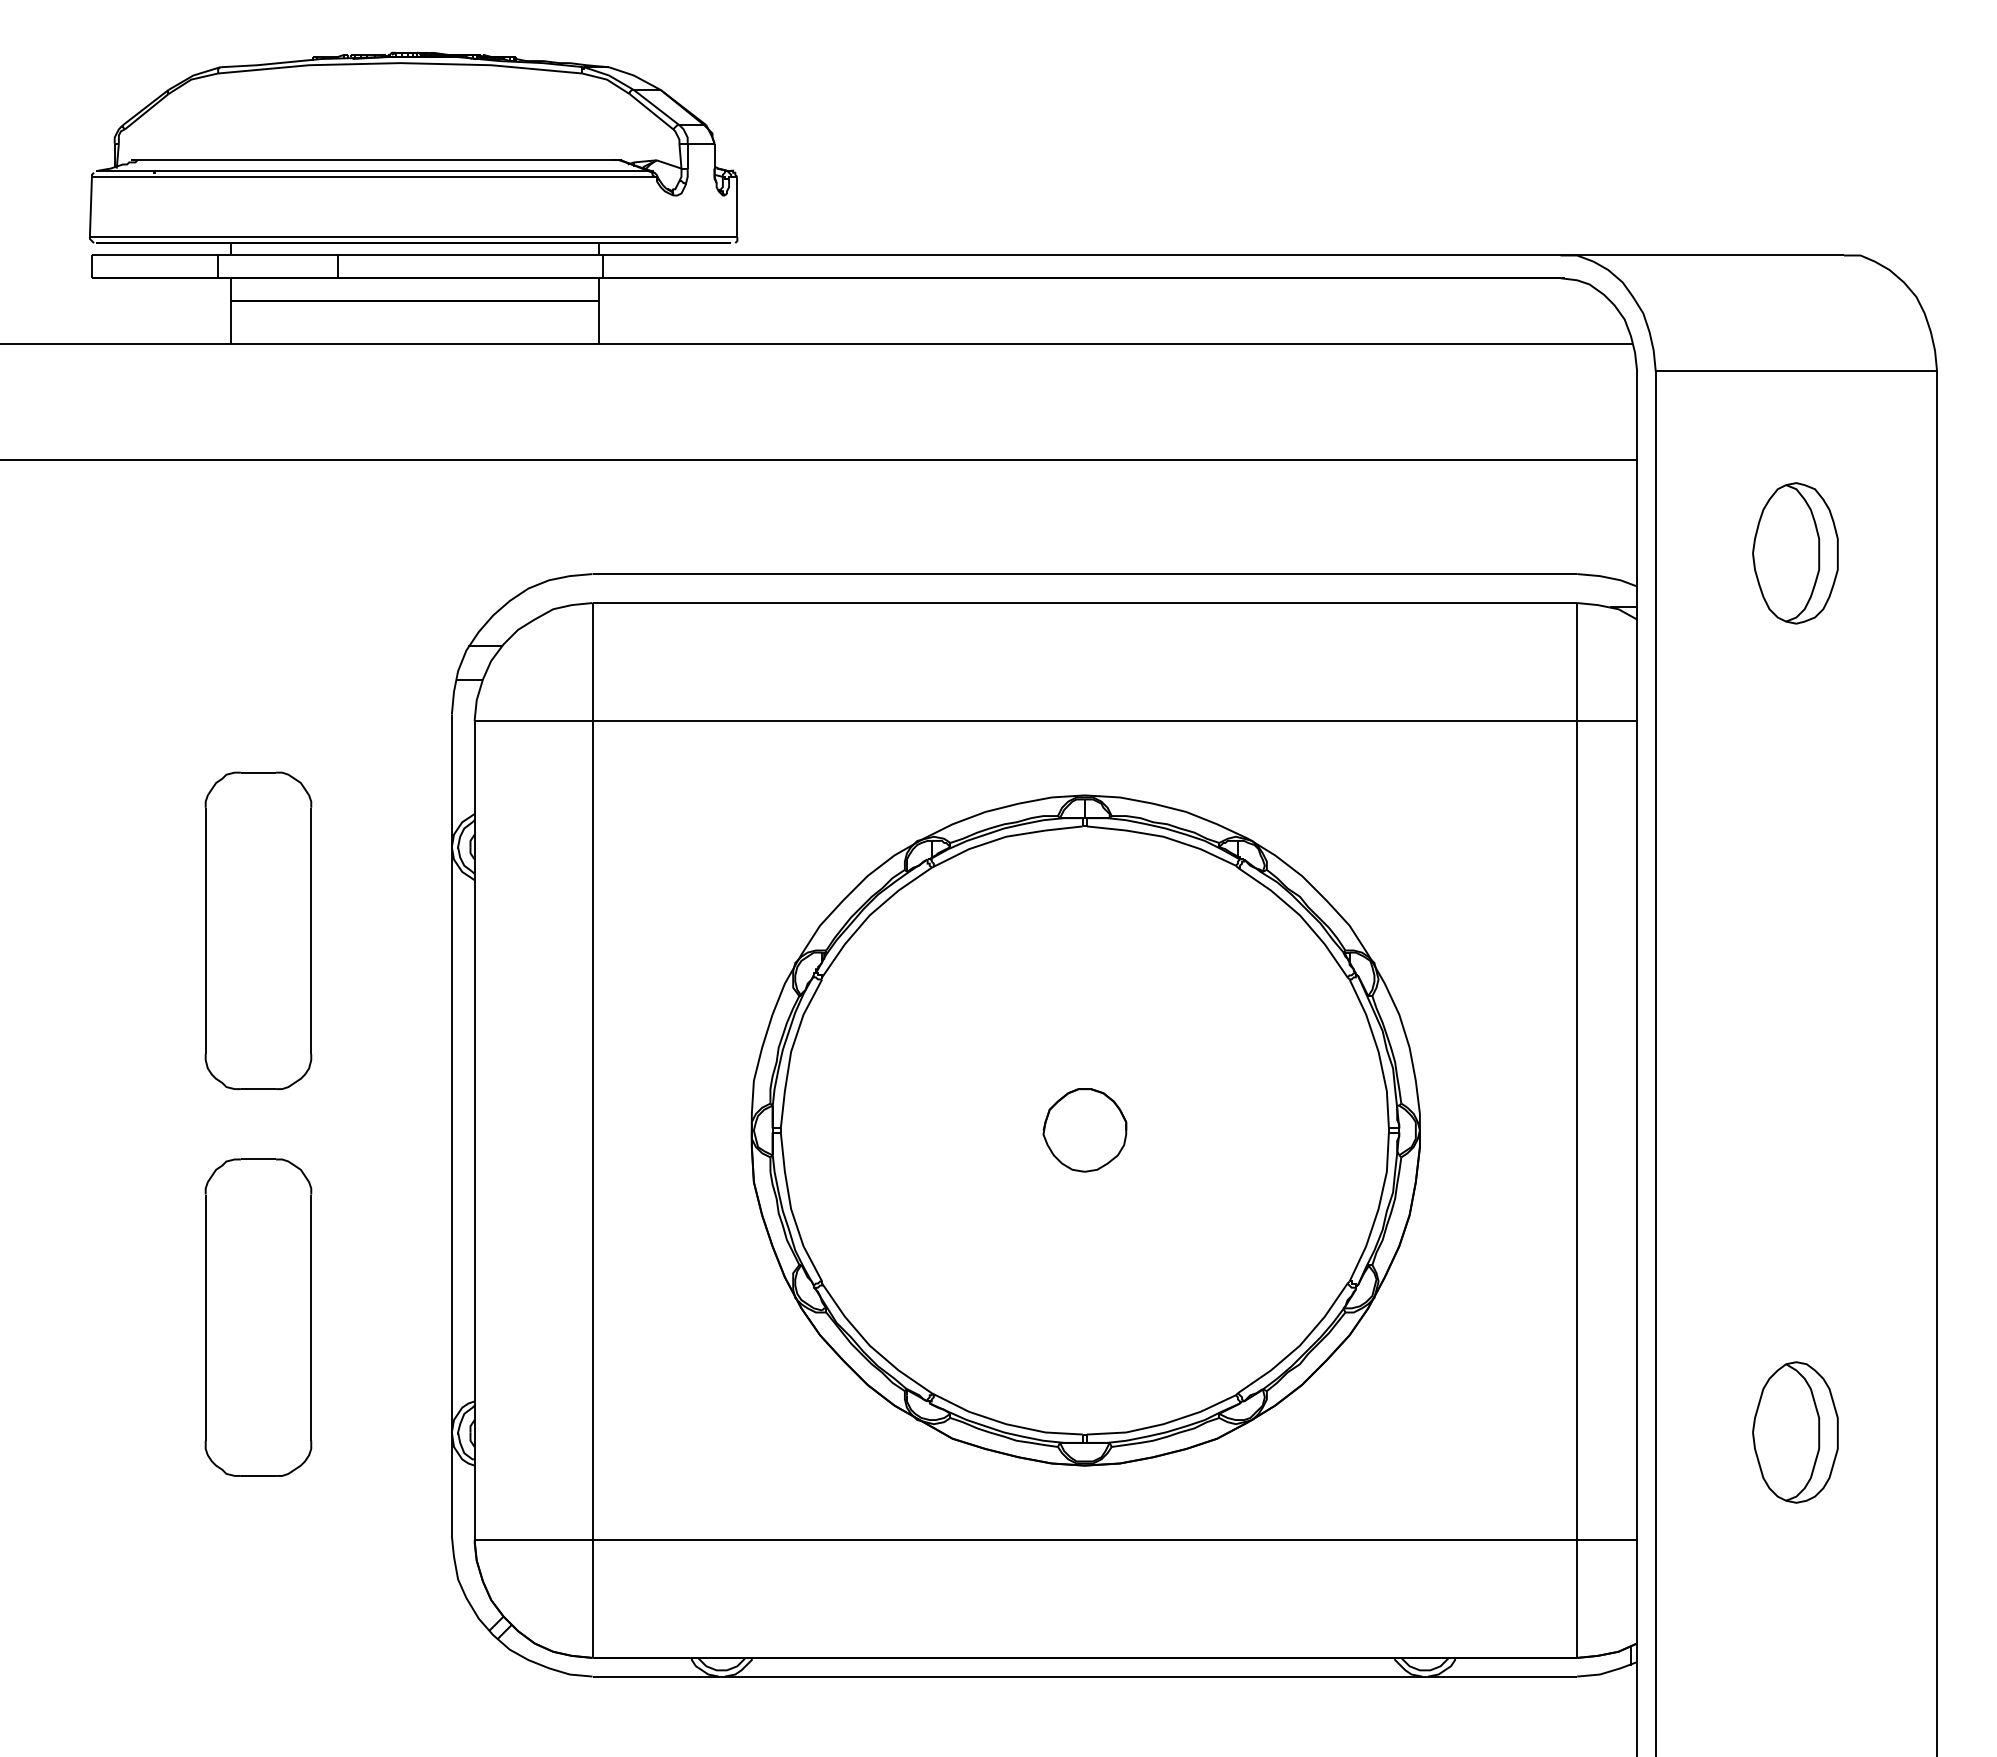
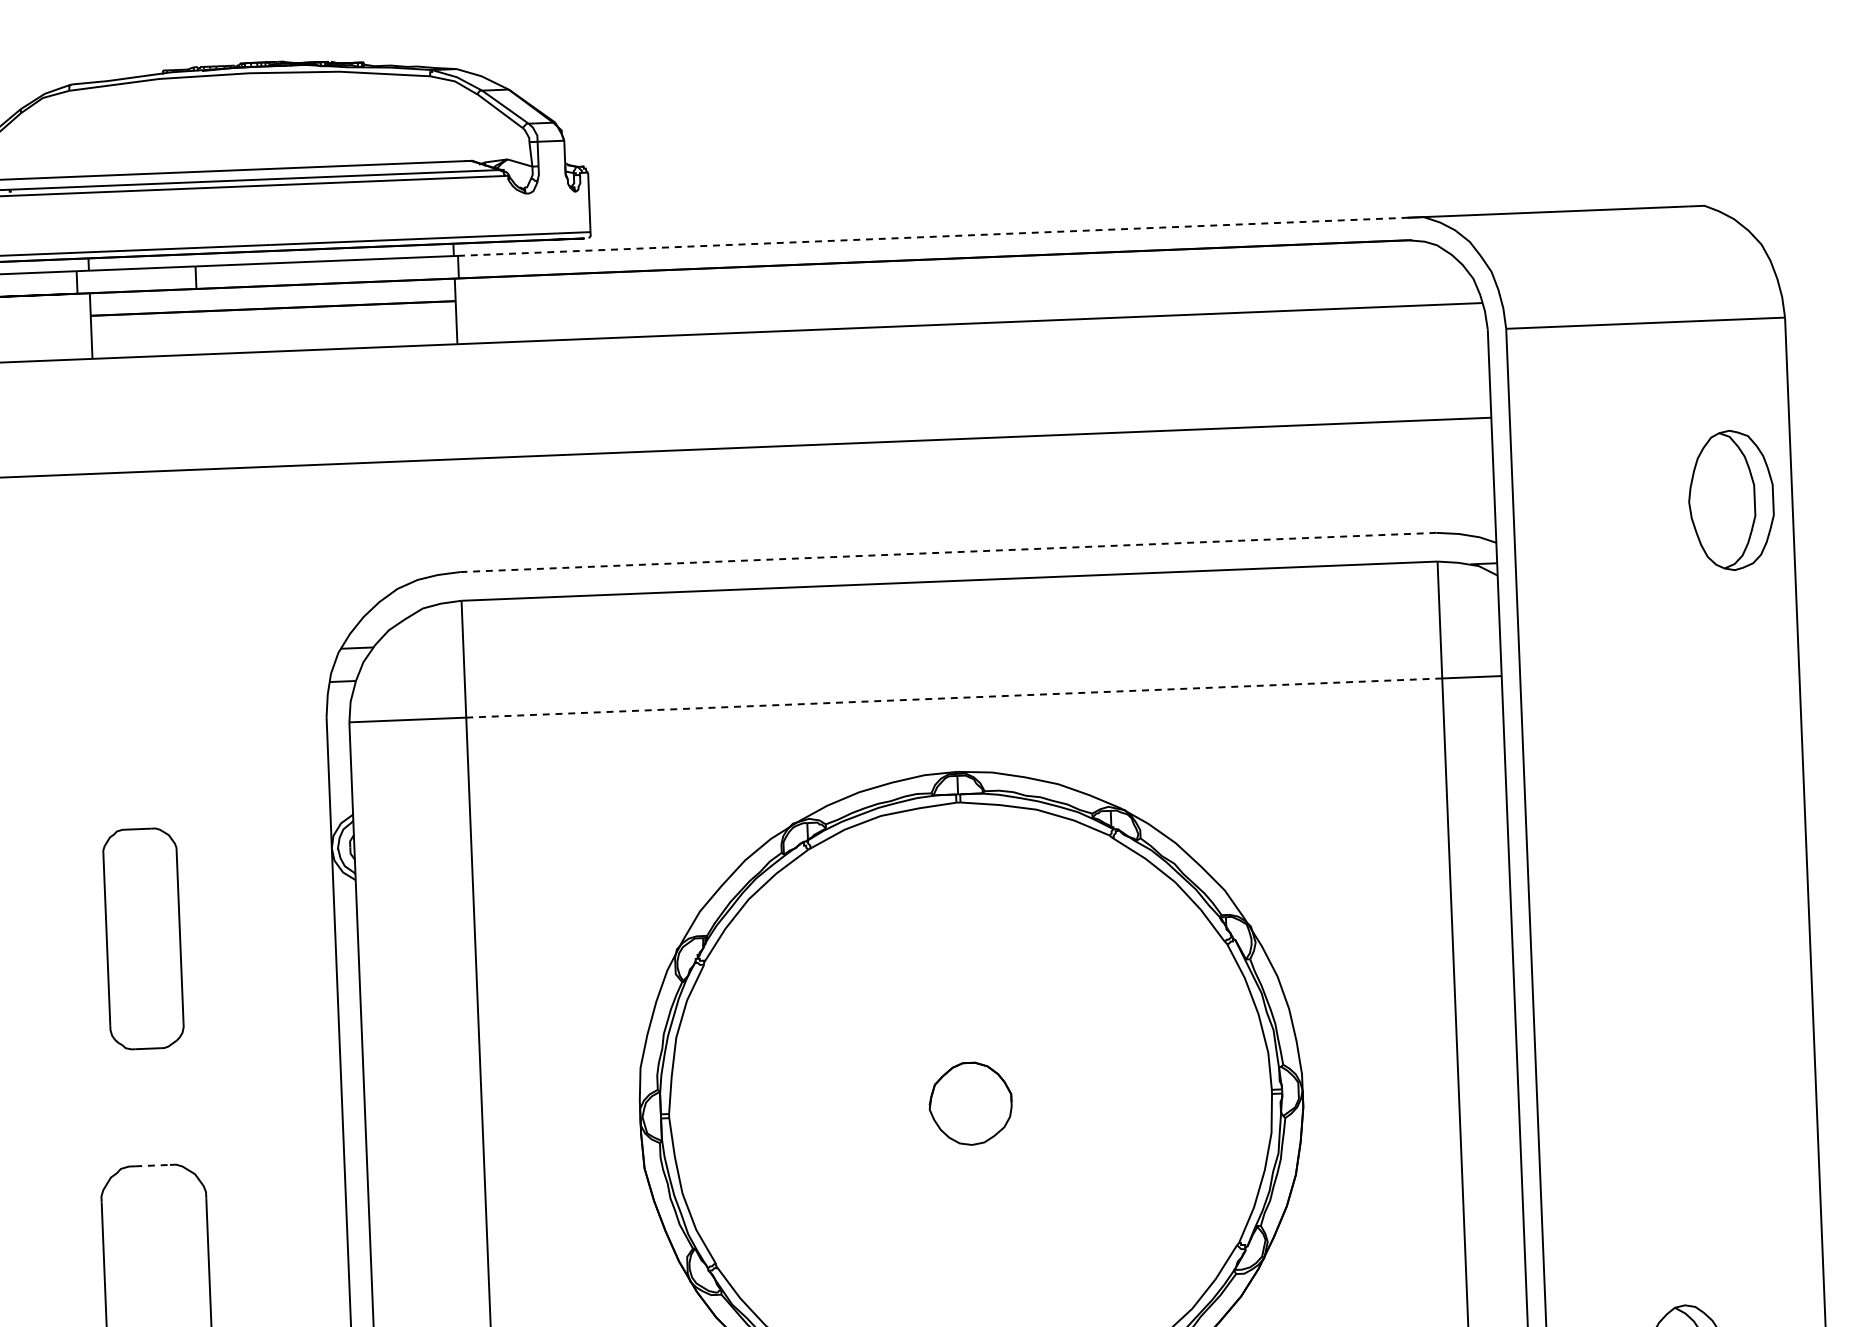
line: (1081, 255) -> (932, 236), solid -> dashed
part: (1795, 553) -> (1731, 500), moved
line: (1085, 574) -> (949, 552), solid -> dashed
line: (1085, 720) -> (954, 697), solid -> dashed
part: (258, 930) -> (143, 938), size x0.7
line: (258, 1159) -> (152, 1165), solid -> dashed

